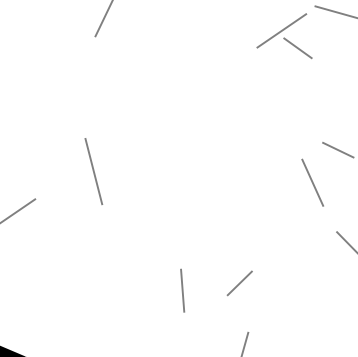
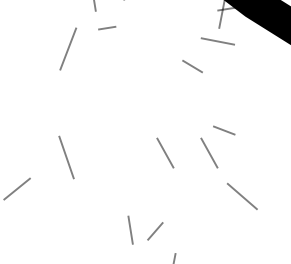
line: (282, 30) -> (181, 55), removed
line: (245, 176) -> (165, 152), added
line: (239, 283) -> (155, 231), moved

